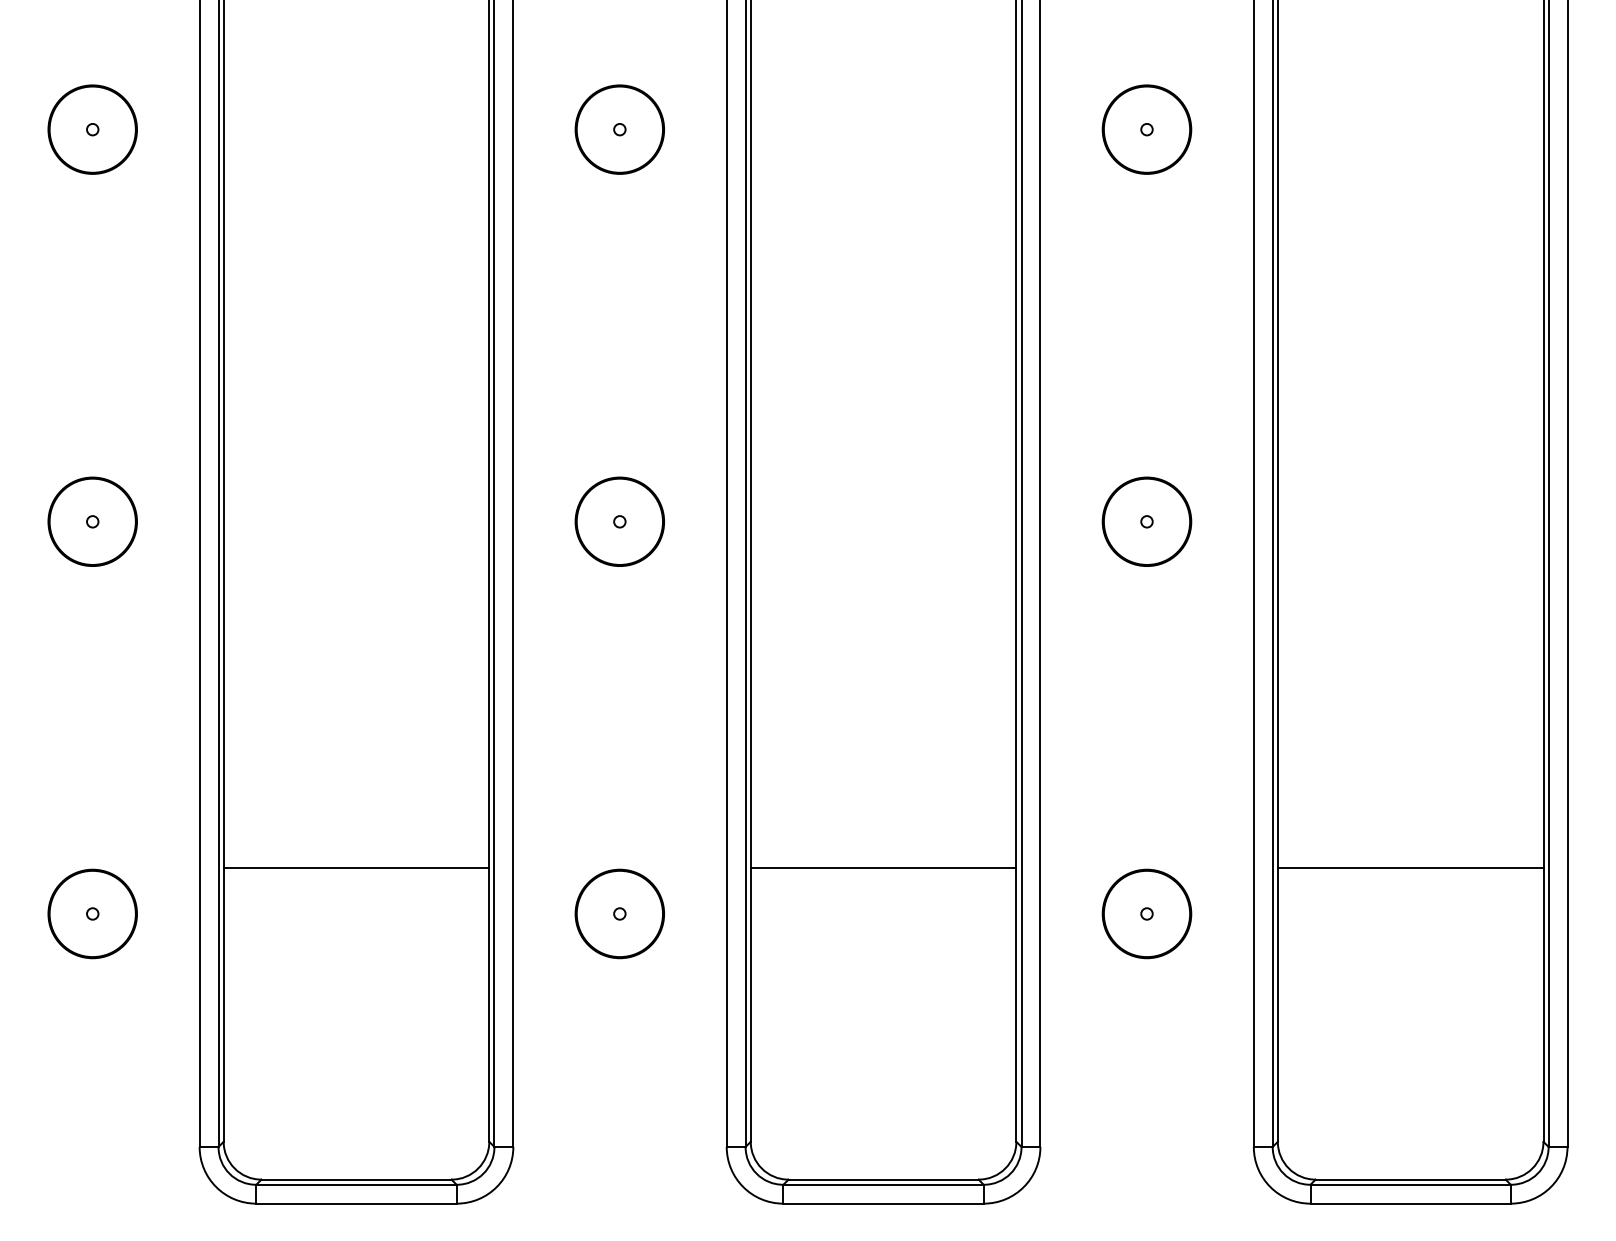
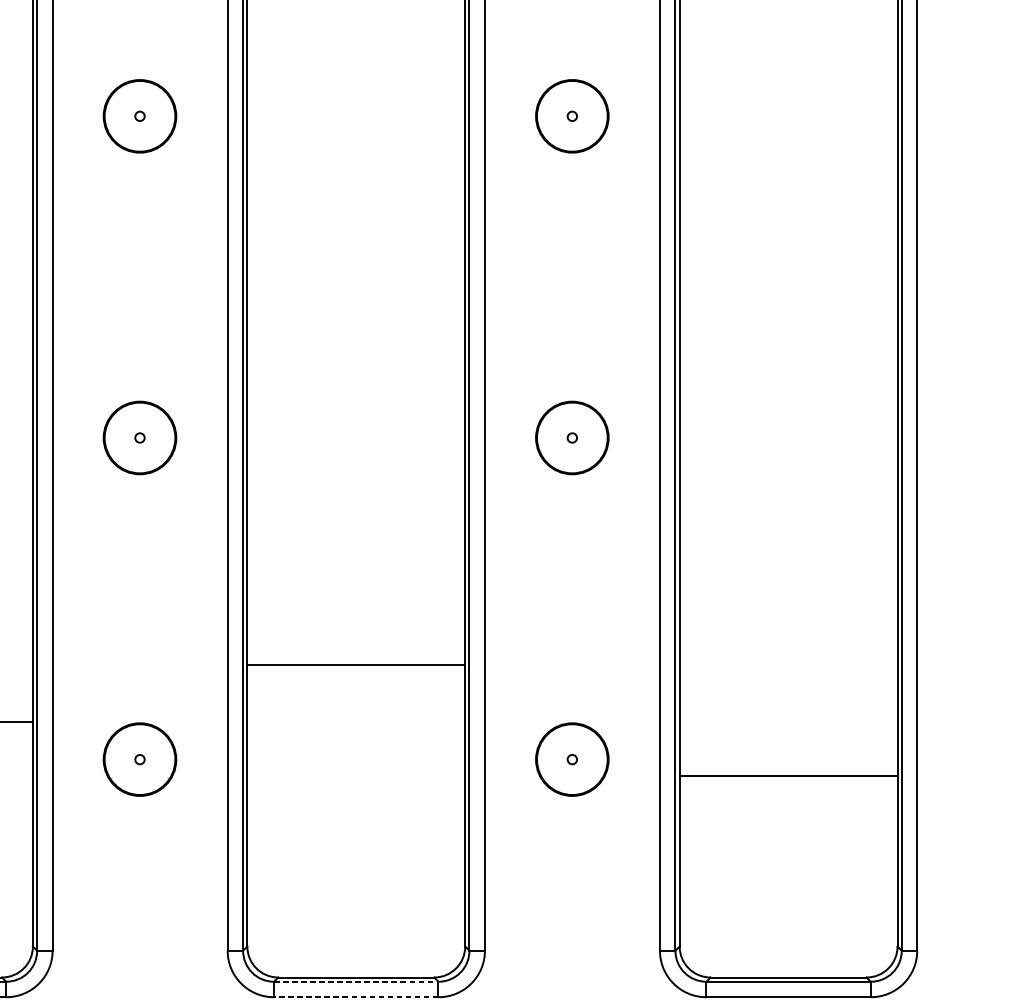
line: (883, 868) -> (356, 664), moved
line: (1410, 868) -> (788, 776), moved
line: (884, 1184) -> (357, 981), solid -> dashed
line: (883, 1203) -> (356, 997), solid -> dashed

